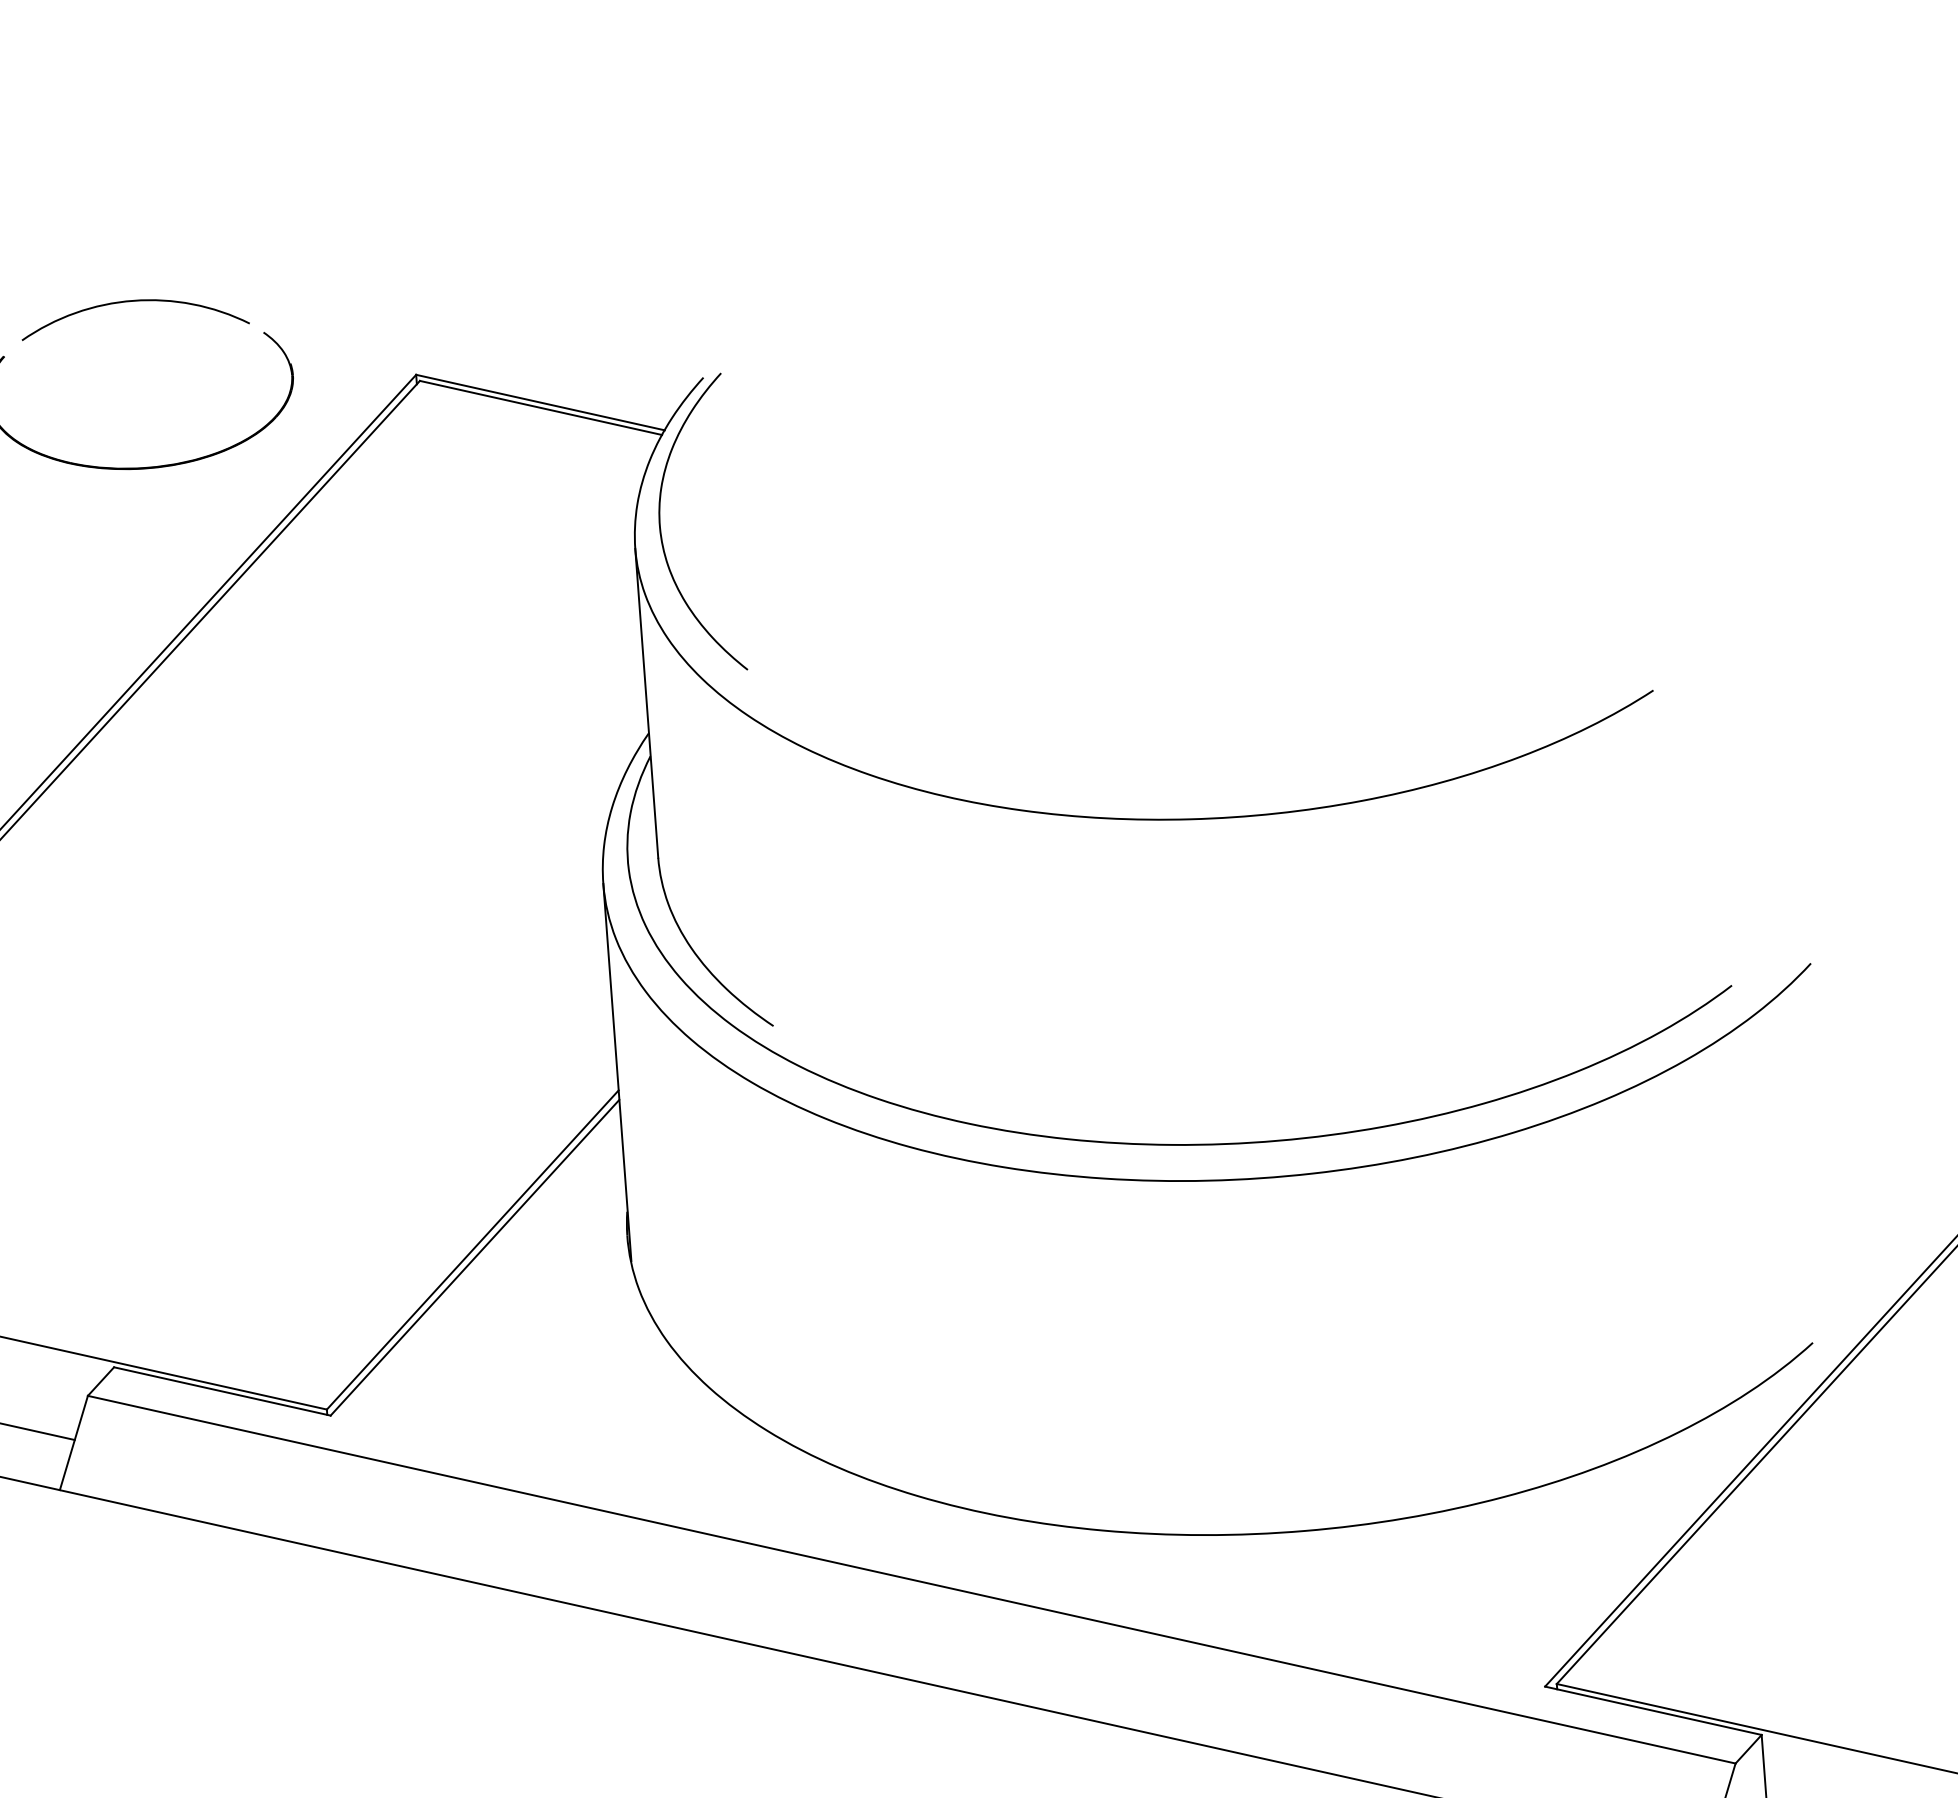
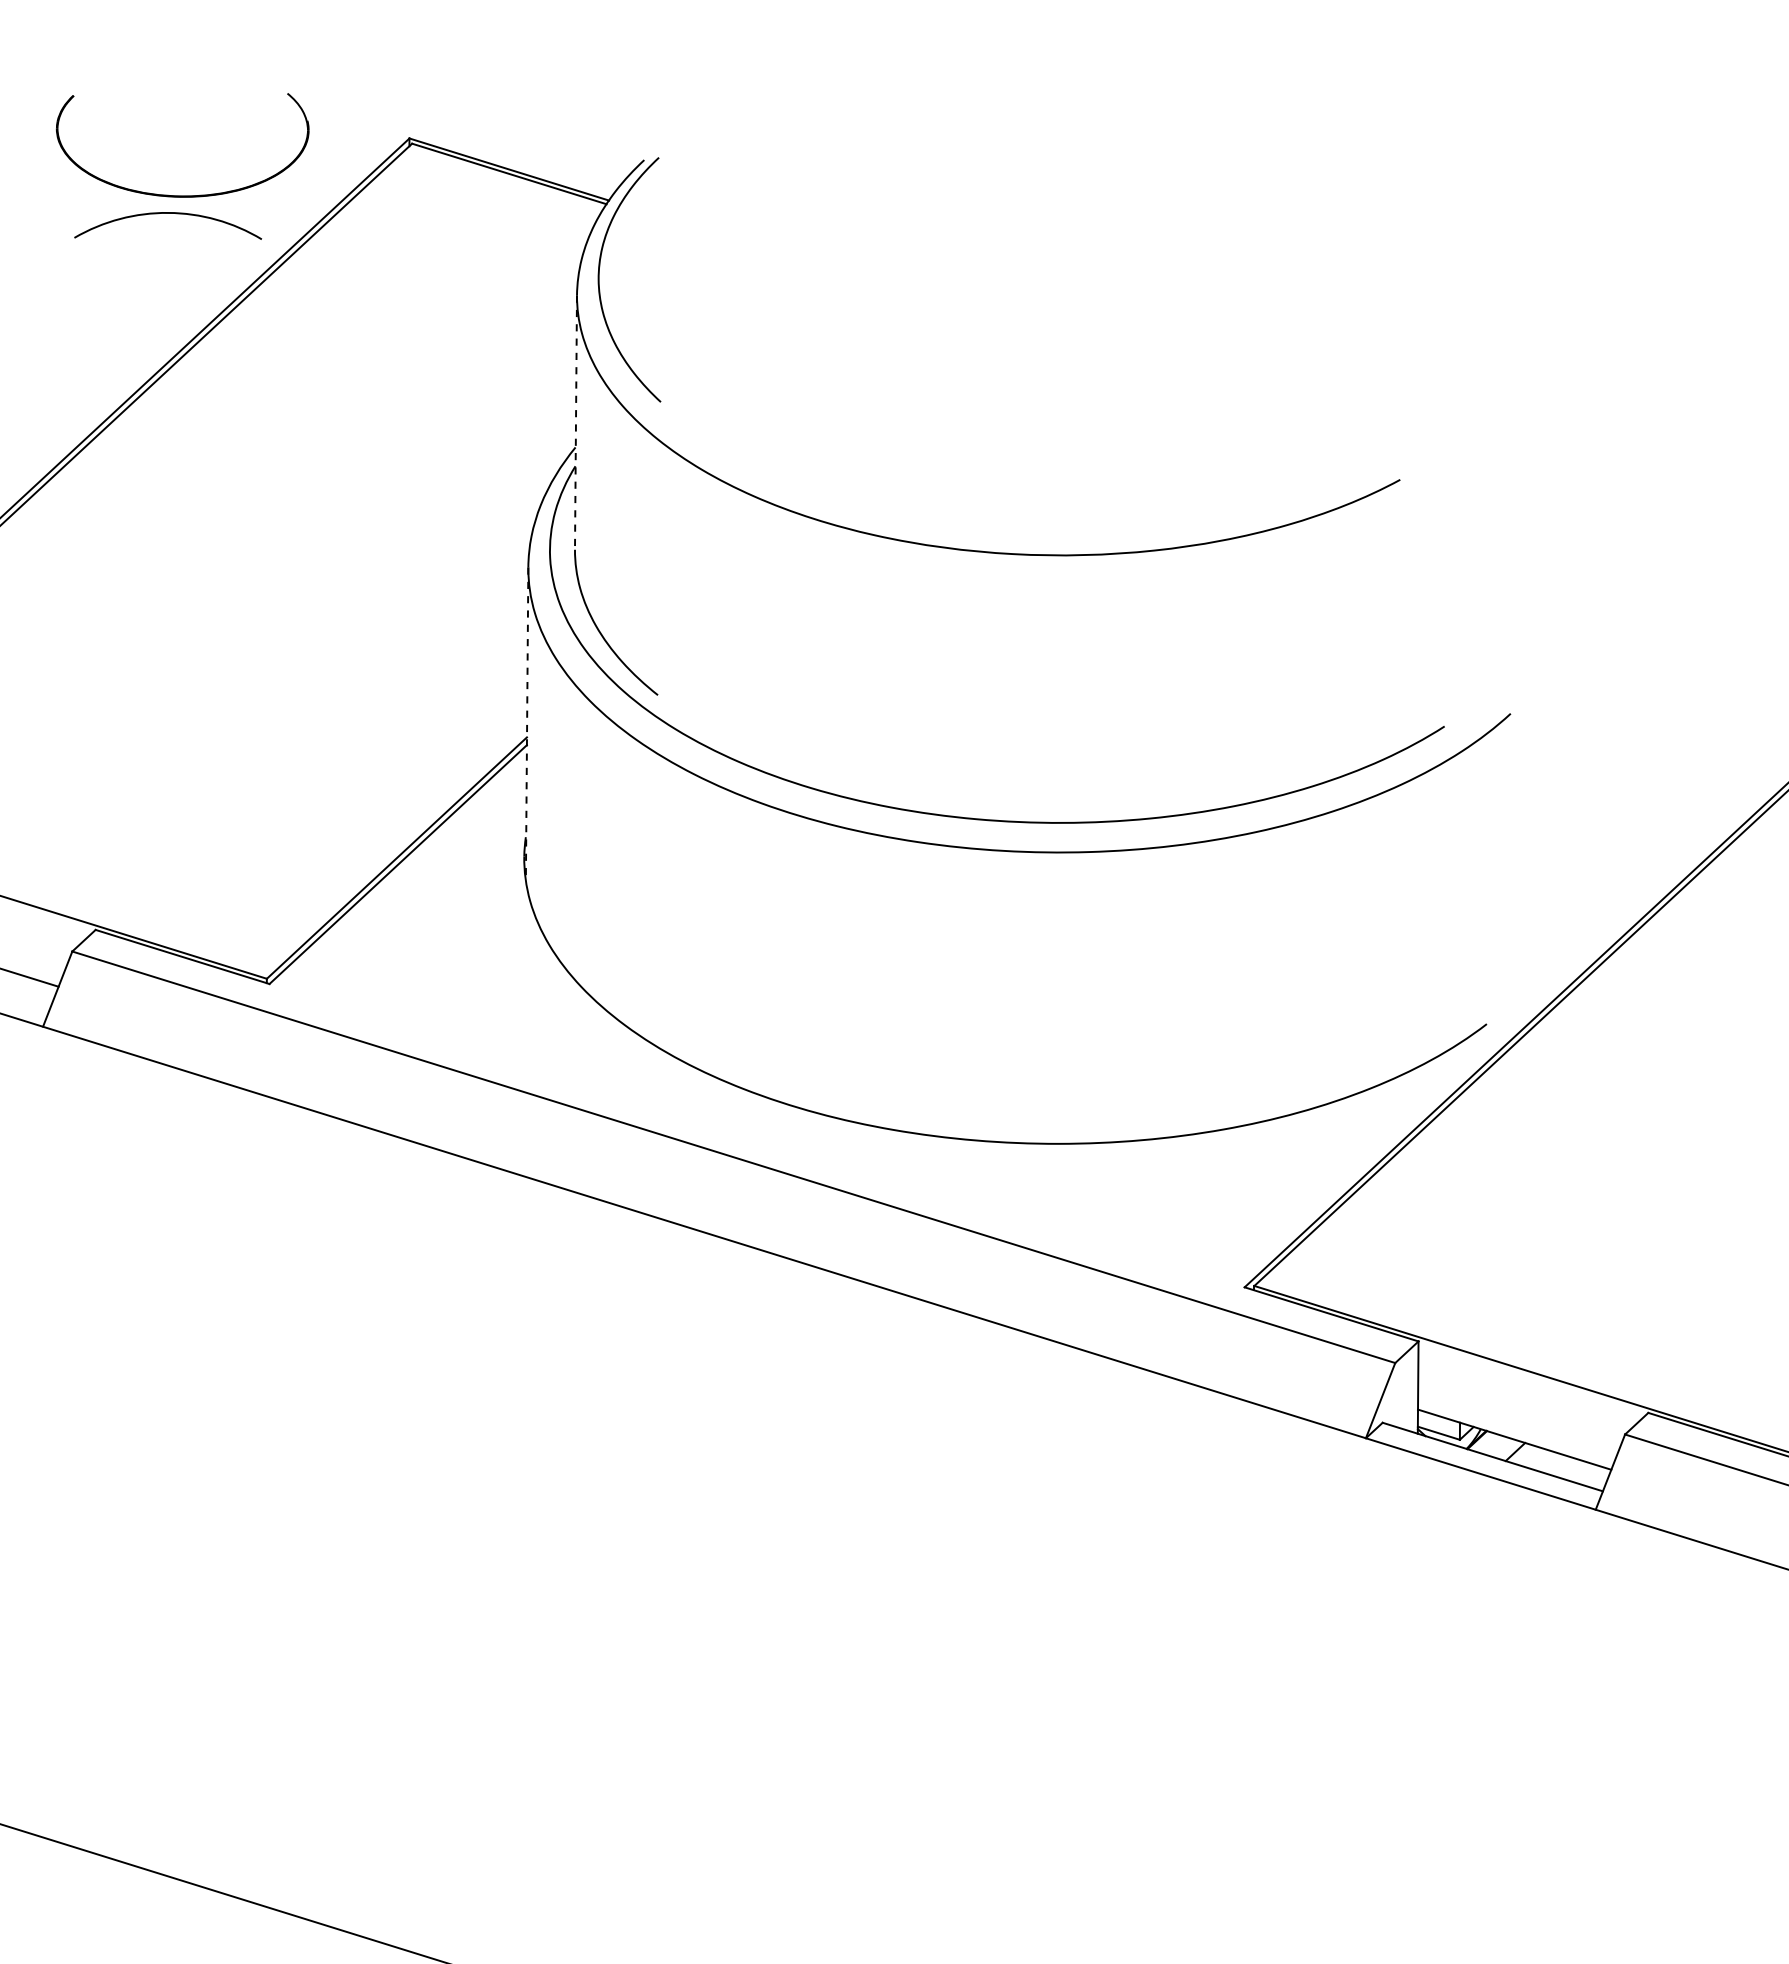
arc: (133, 301) -> (168, 213), moved
line: (646, 704) -> (575, 423), solid -> dashed
line: (617, 1073) -> (527, 723), solid -> dashed

